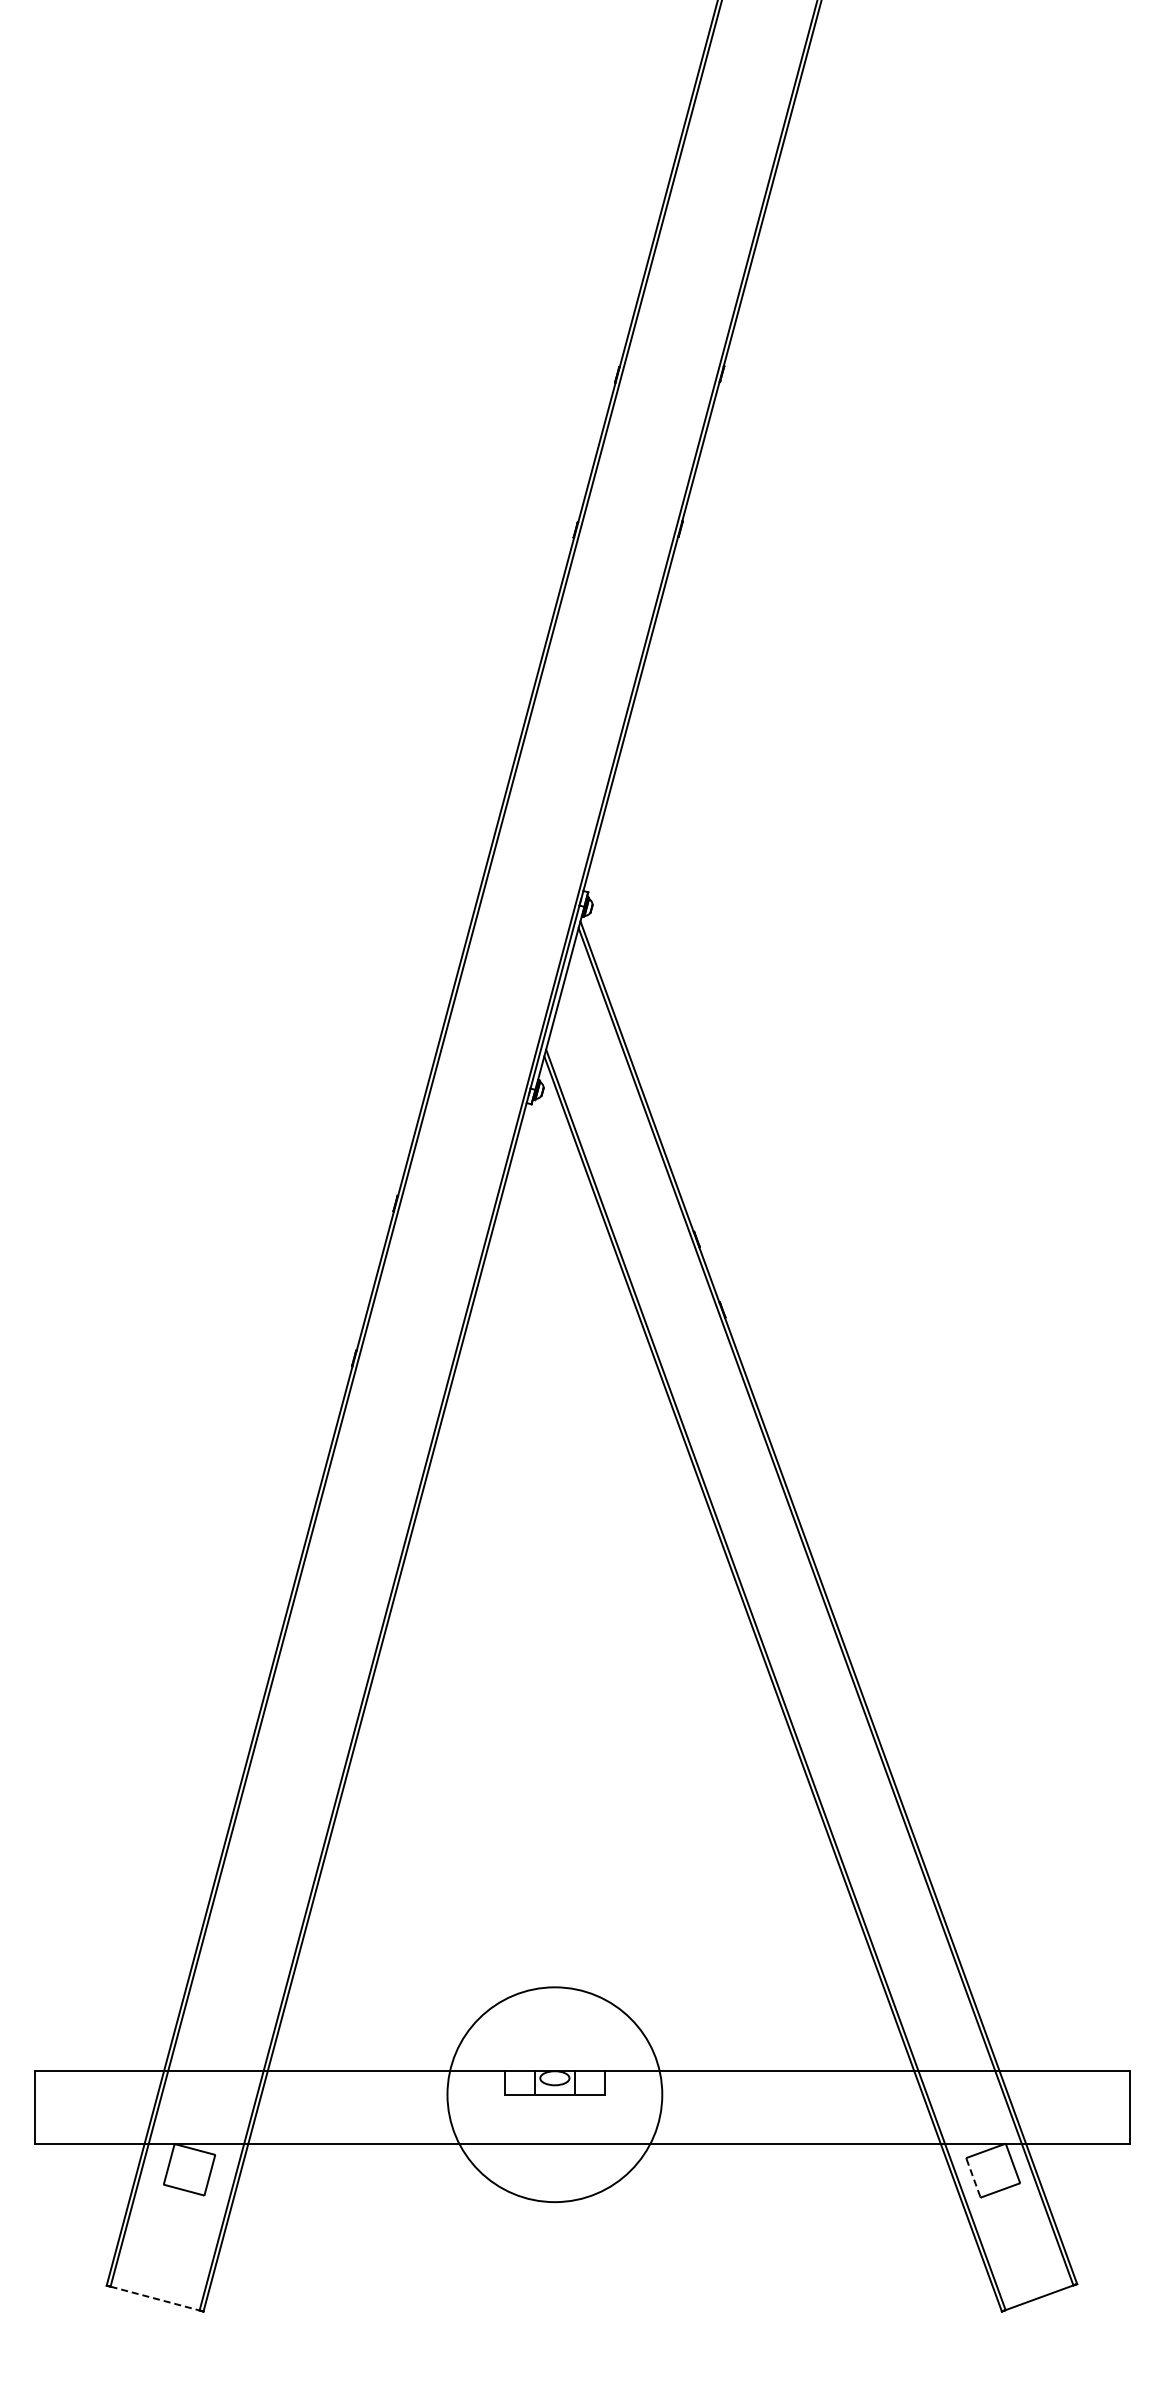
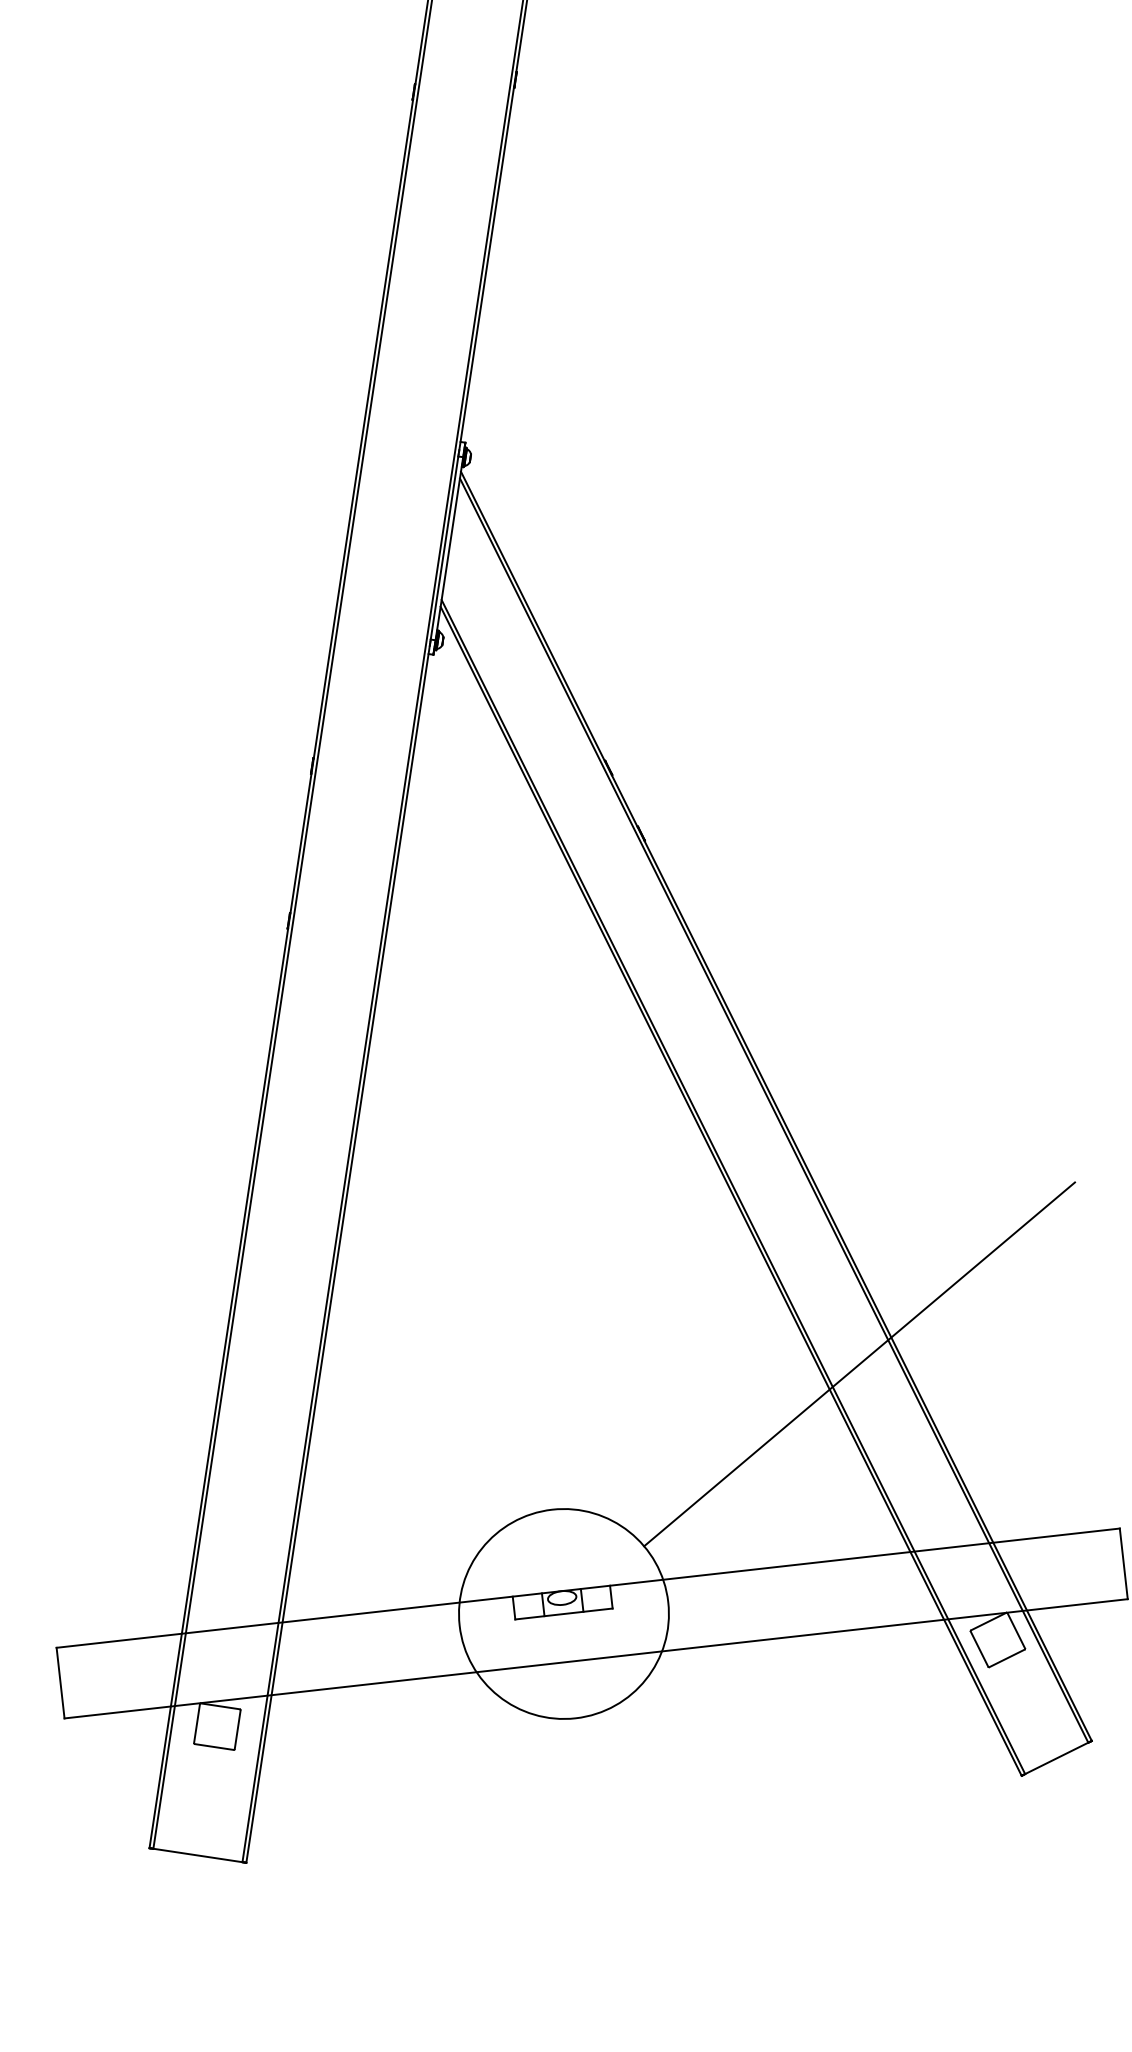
line: (883, 1874) -> (859, 1364), added
line: (973, 2178) -> (979, 1649), dashed -> solid
line: (155, 2298) -> (198, 1855), dashed -> solid

